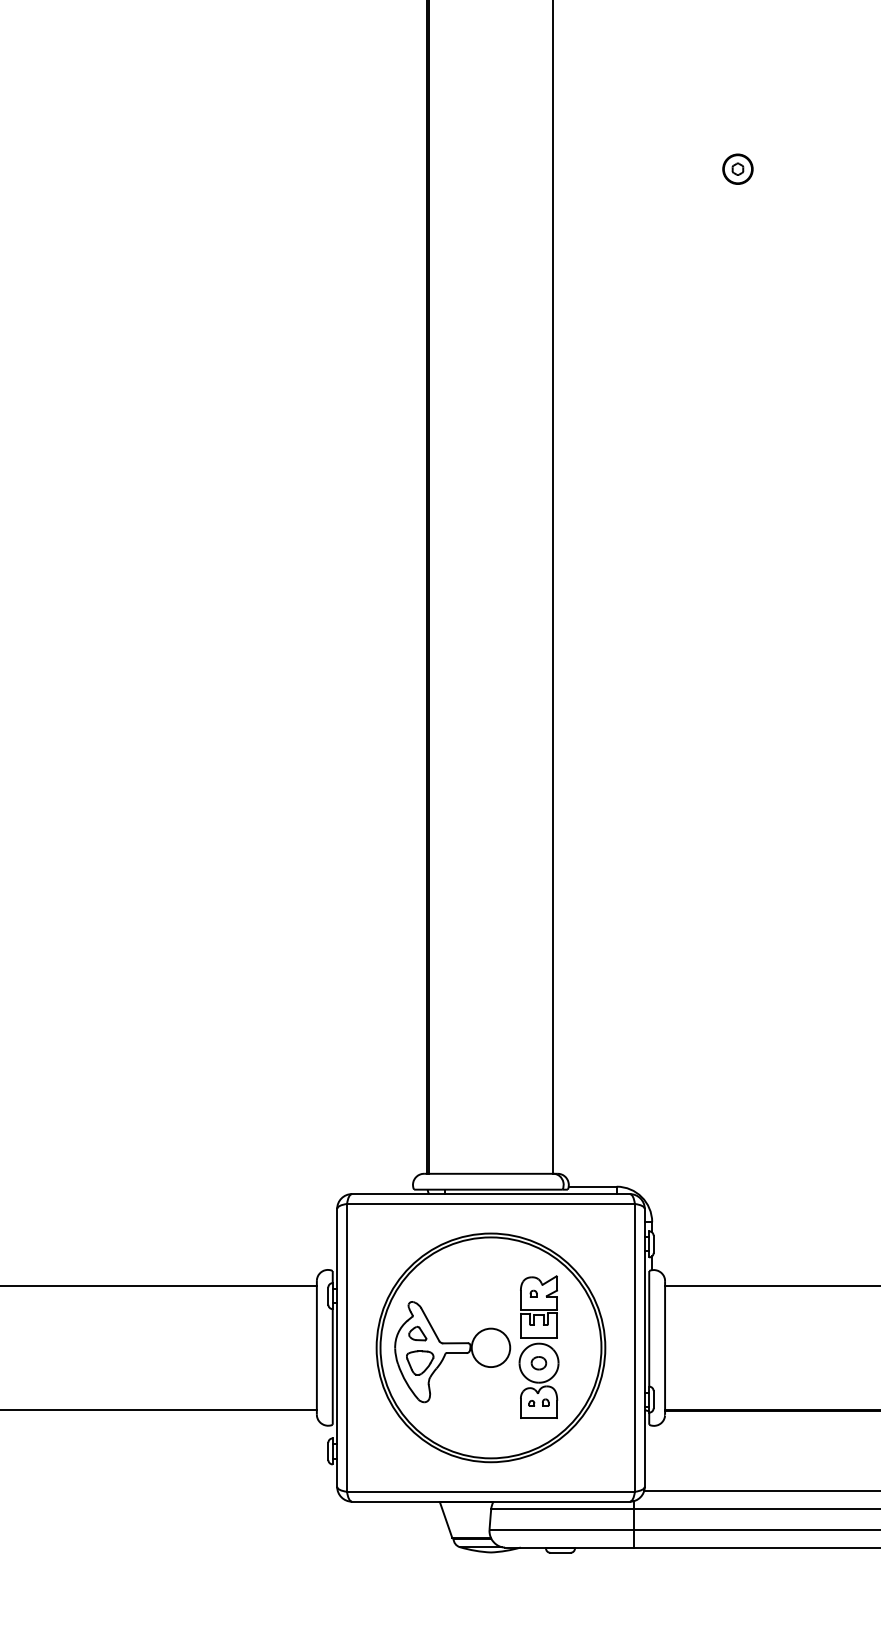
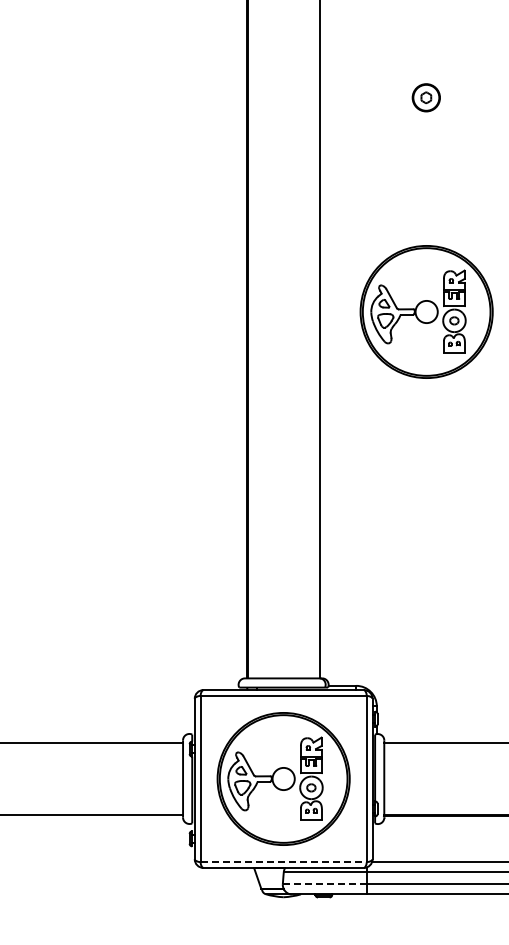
part: (738, 168) -> (426, 97), size x1.6
part: (738, 538) -> (426, 311), added
line: (492, 1492) -> (284, 862), solid -> dashed
line: (561, 1530) -> (324, 884), solid -> dashed

